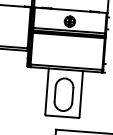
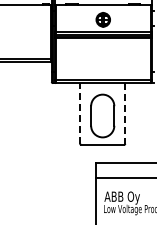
line: (47, 90) -> (80, 112), solid -> dashed
line: (81, 94) -> (125, 113), solid -> dashed

